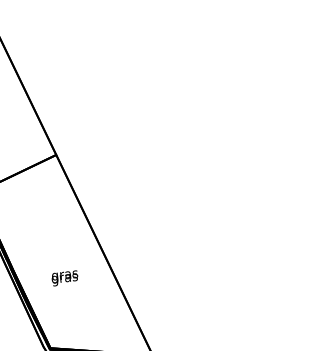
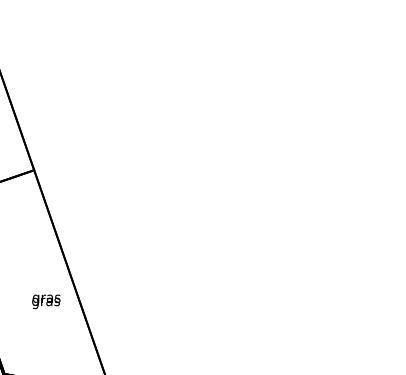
text: (65, 278) -> (46, 301), moved

